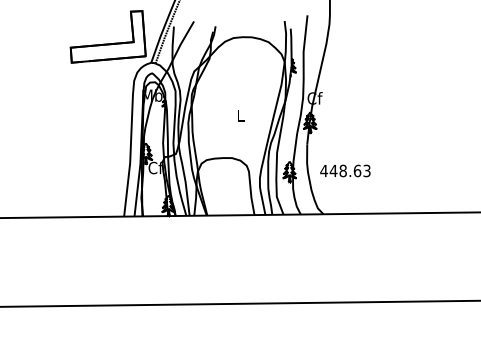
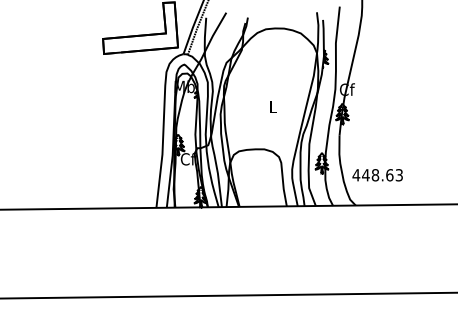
text: (345, 170) -> (377, 174), moved

